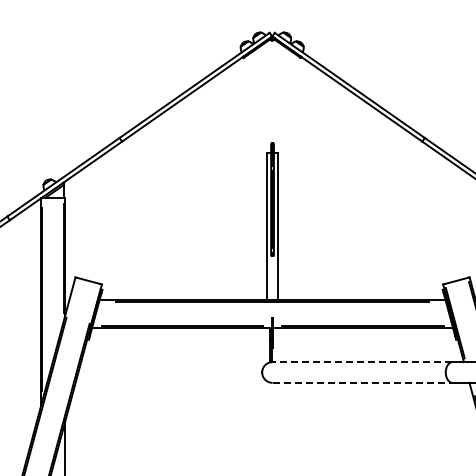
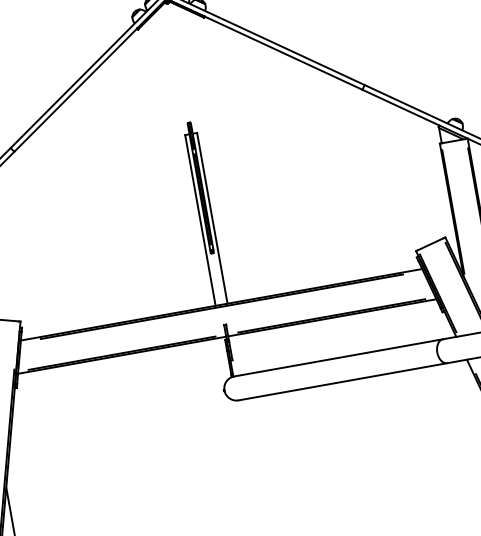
line: (362, 362) -> (338, 358), dashed -> solid
line: (362, 382) -> (342, 381), dashed -> solid

